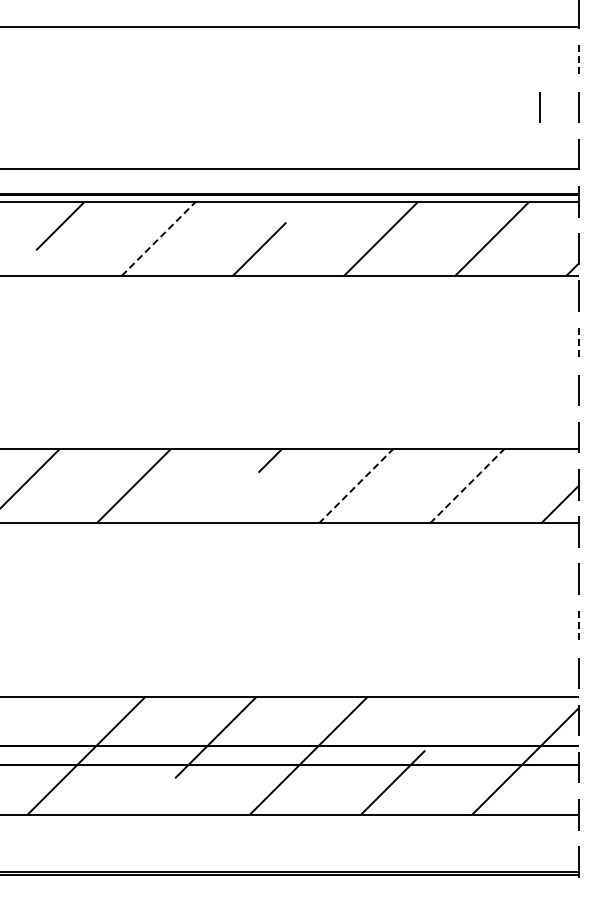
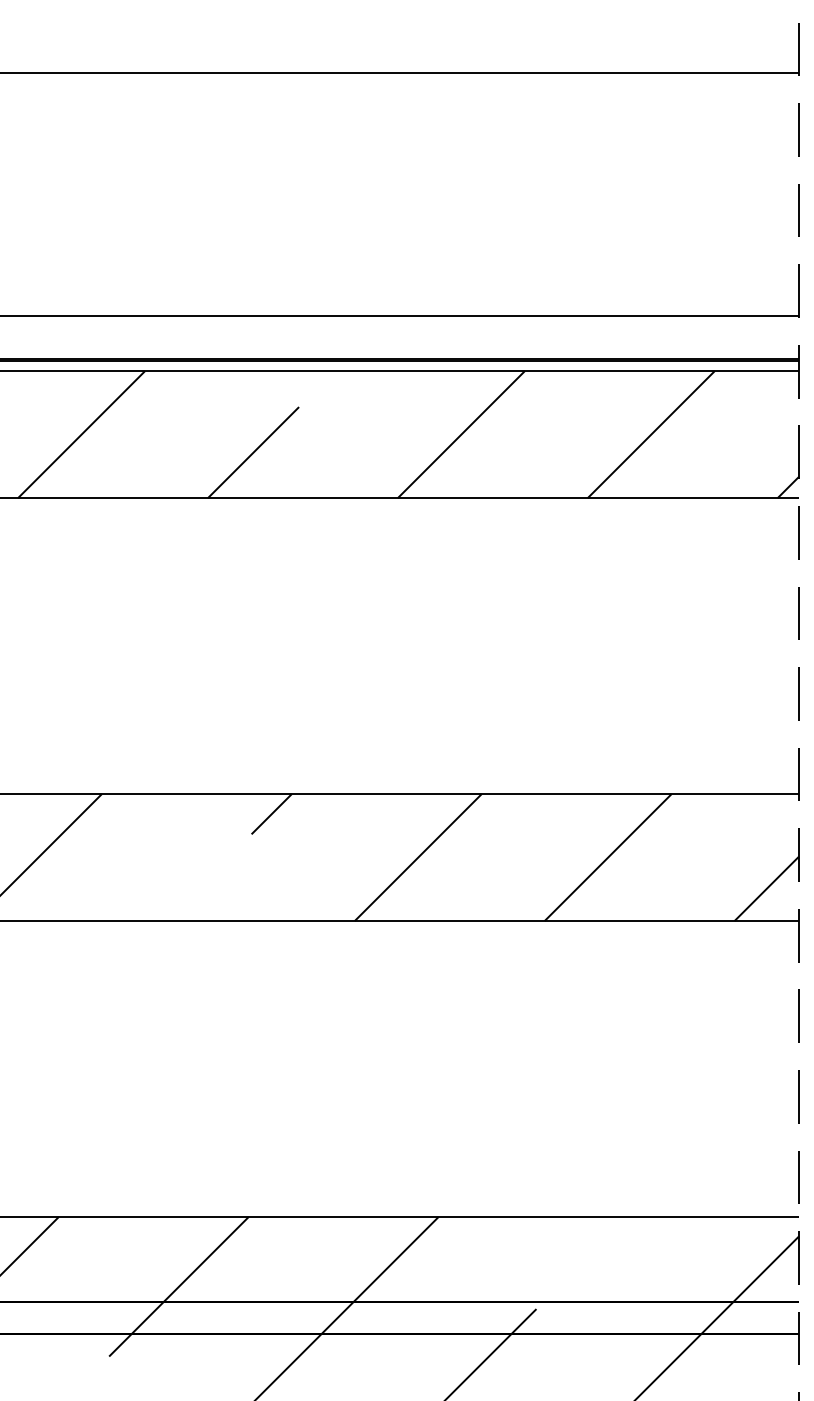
line: (578, 60) -> (798, 130), dashed -> solid
line: (539, 107) -> (731, 210), removed
line: (158, 238) -> (80, 434), dashed -> solid
line: (578, 343) -> (798, 613), dashed -> solid
line: (356, 486) -> (418, 858), dashed -> solid
line: (467, 486) -> (608, 858), dashed -> solid
line: (578, 626) -> (798, 1097), dashed -> solid

